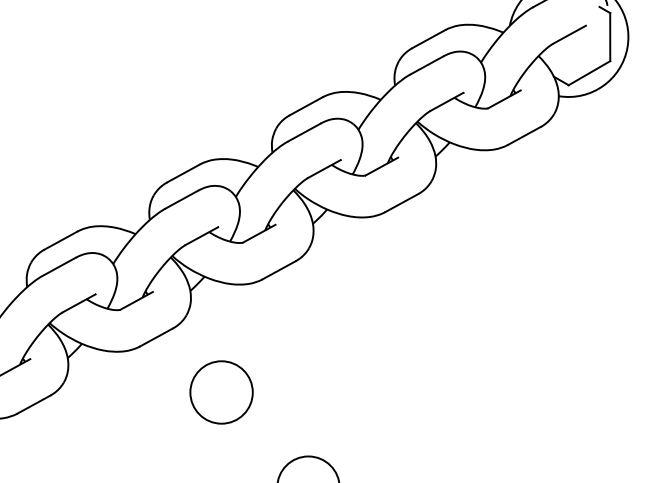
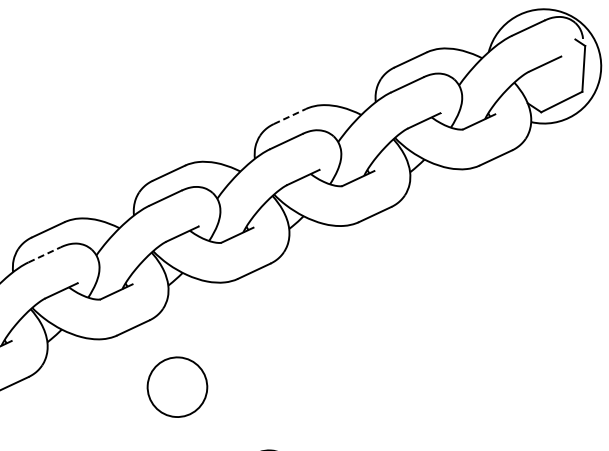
line: (306, 106) -> (290, 116), solid -> dashed
line: (59, 266) -> (45, 254), solid -> dashed
circle: (221, 392) -> (177, 387), moved

